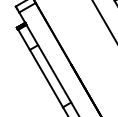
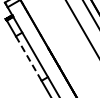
line: (46, 78) -> (28, 58), solid -> dashed

